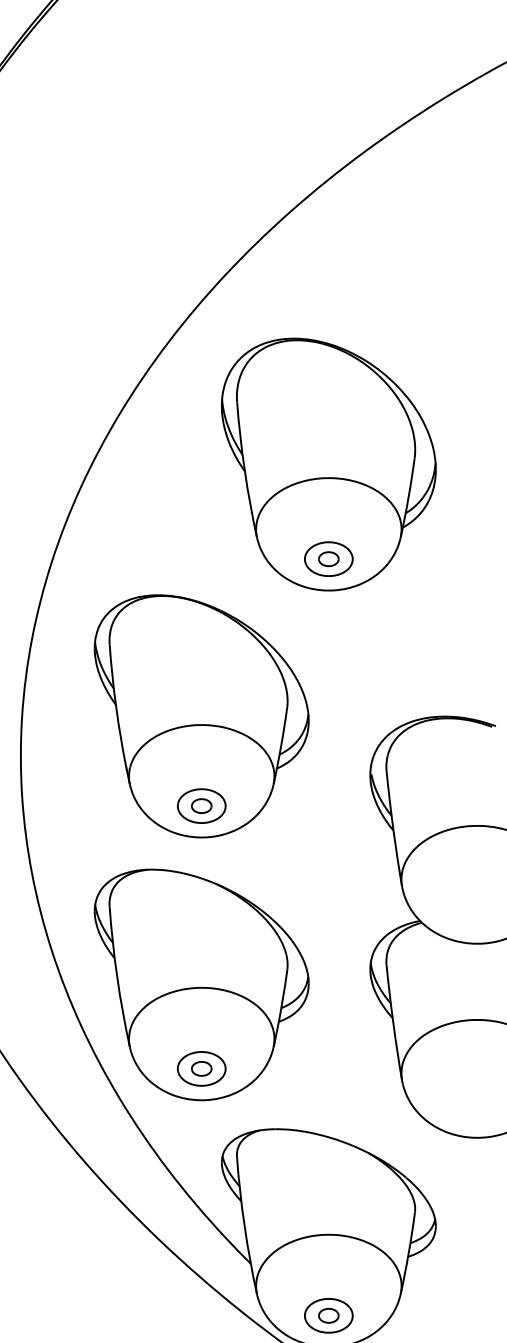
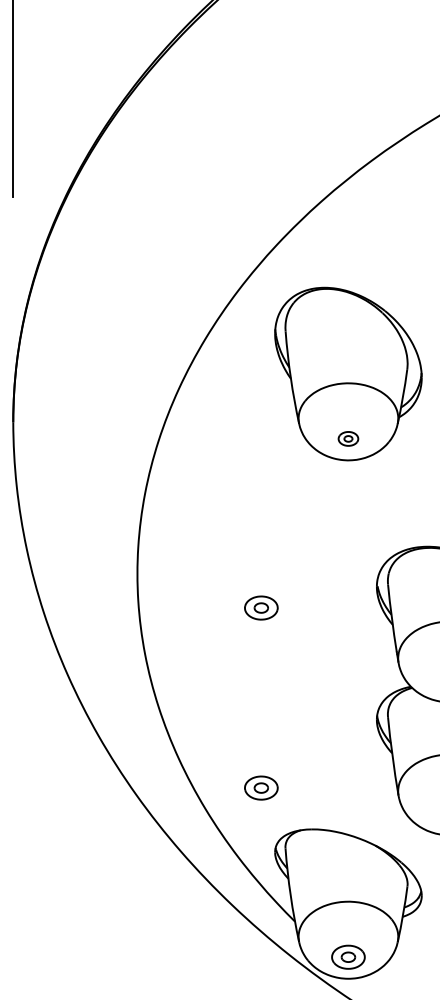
part: (328, 558) -> (348, 438), size x0.6
part: (201, 716) -> (261, 546), removed
part: (201, 984) -> (261, 730), removed

